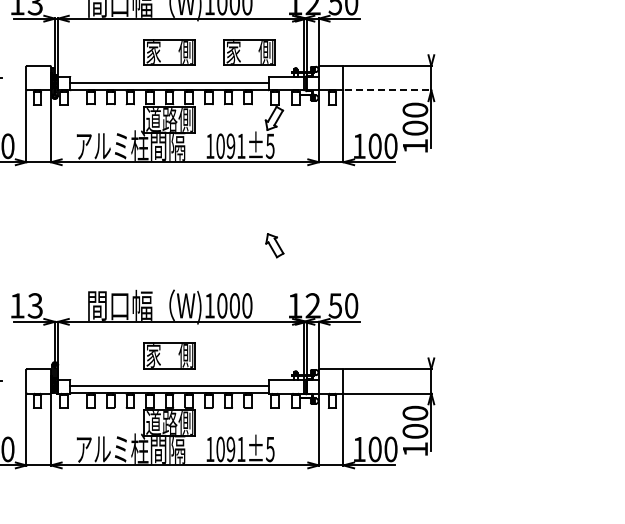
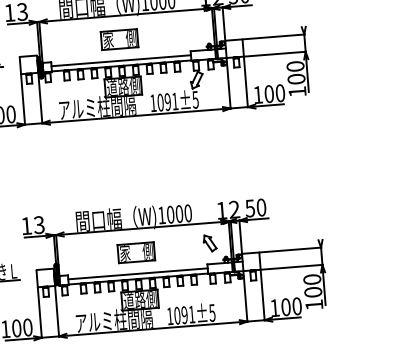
part: (249, 52) -> (175, 35), removed
line: (388, 90) -> (275, 54), dashed -> solid
part: (274, 245) -> (209, 243), moved

